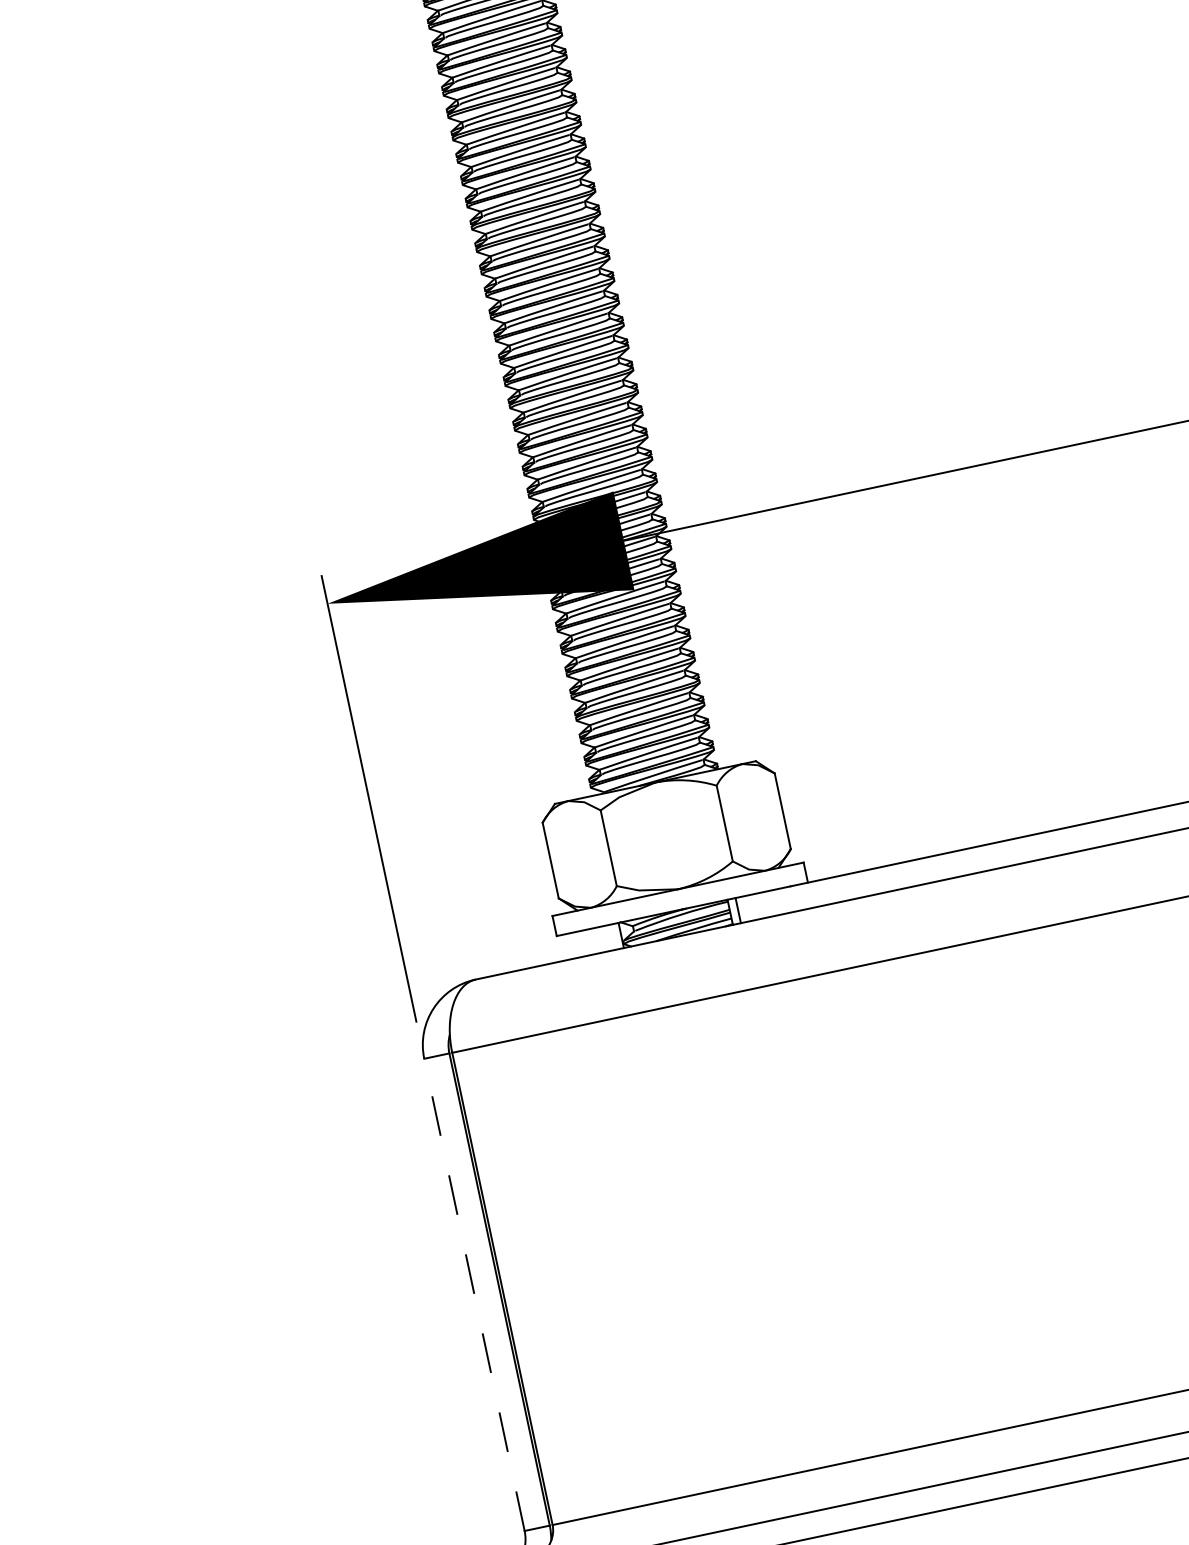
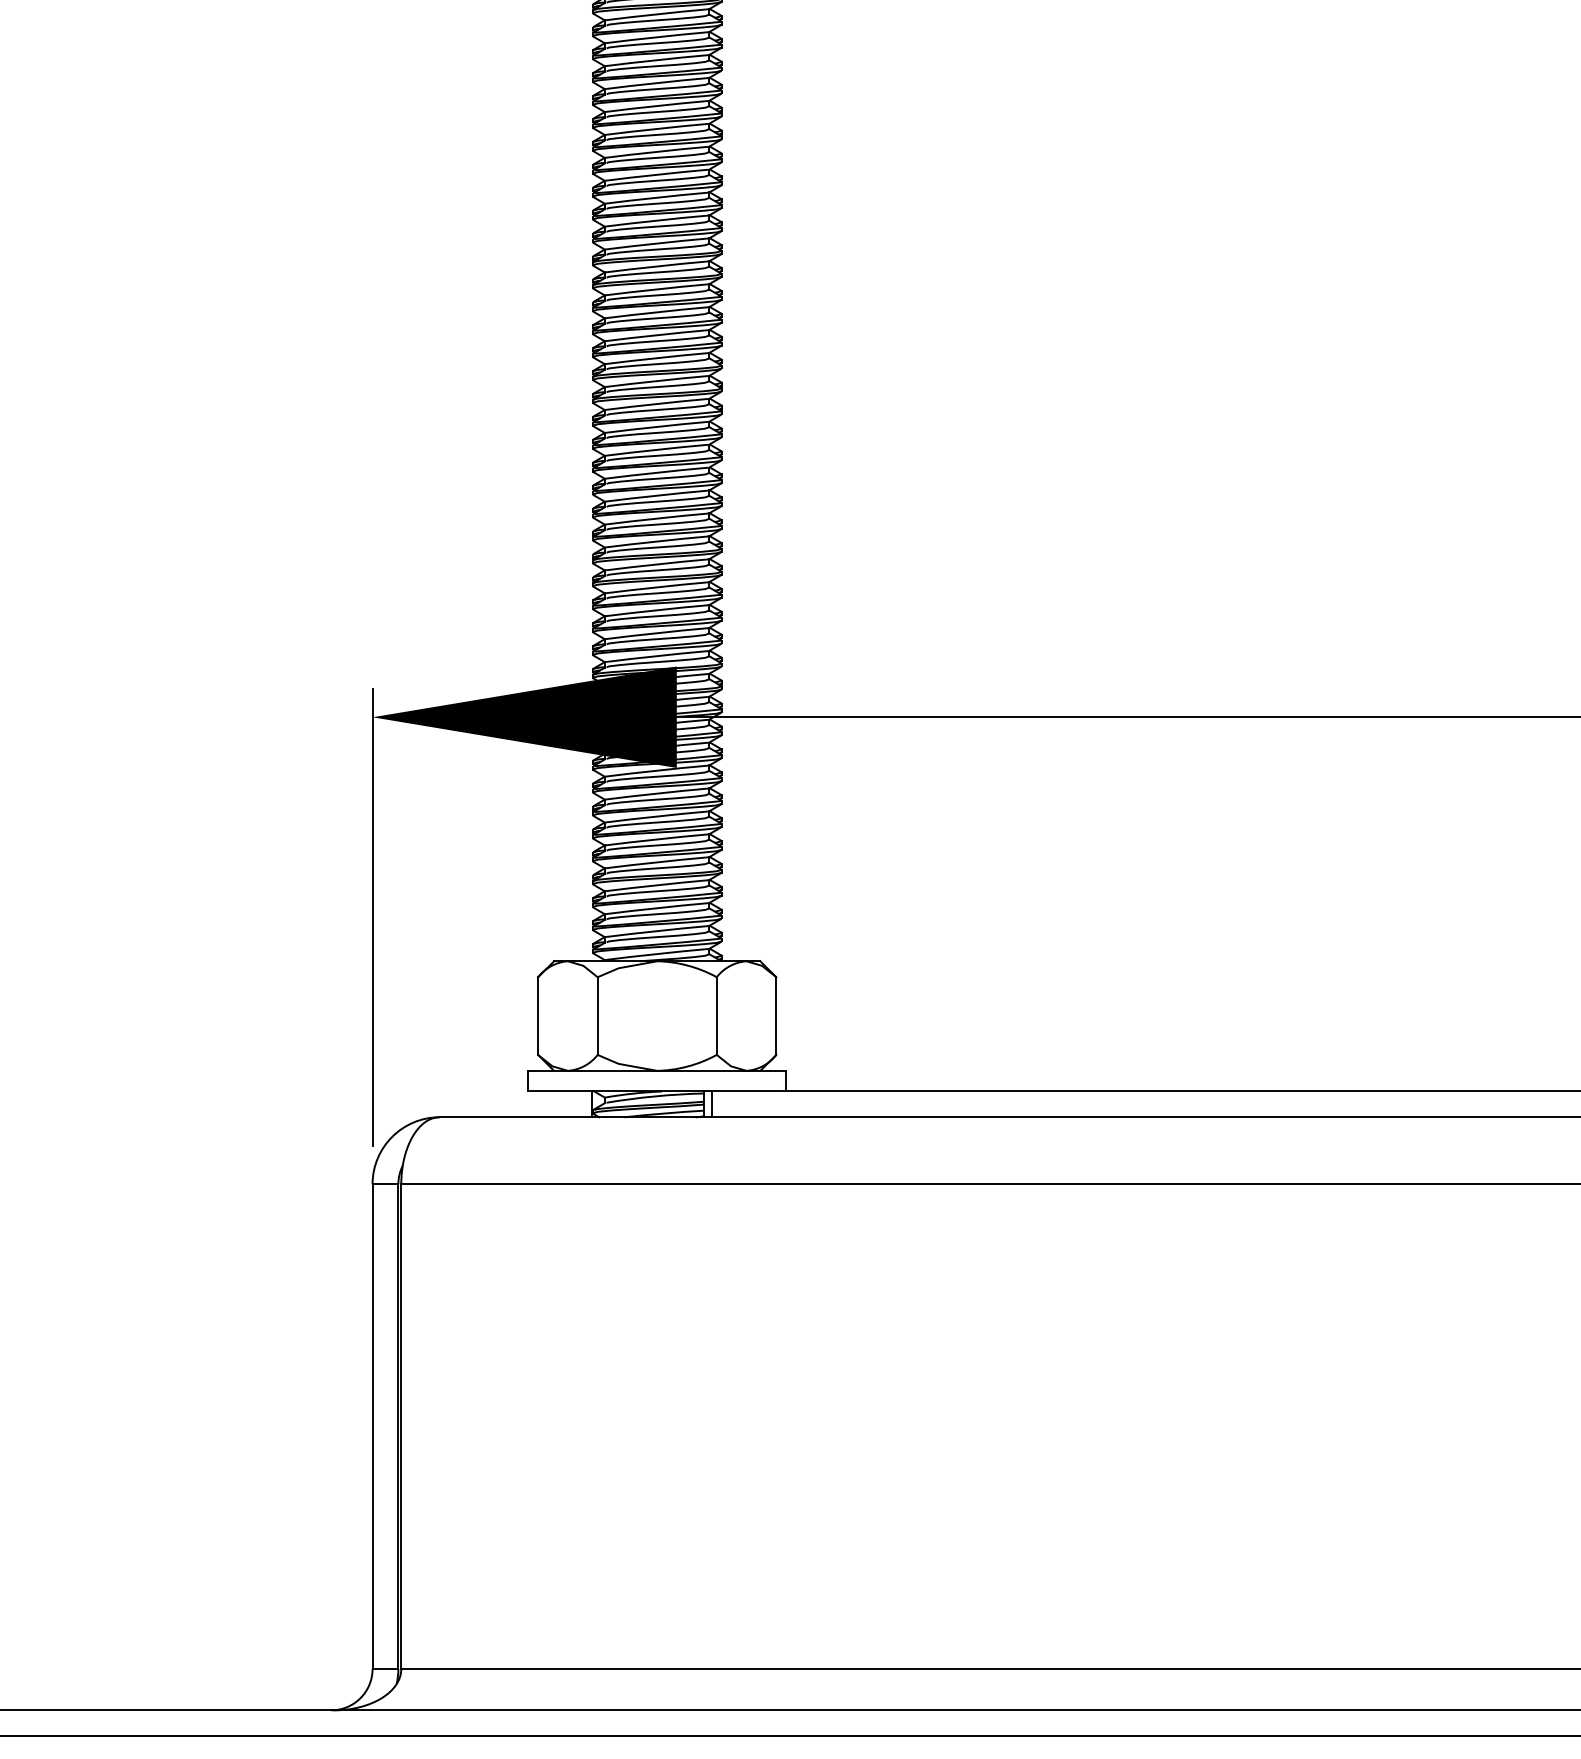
line: (474, 1294) -> (372, 1426), dashed -> solid

